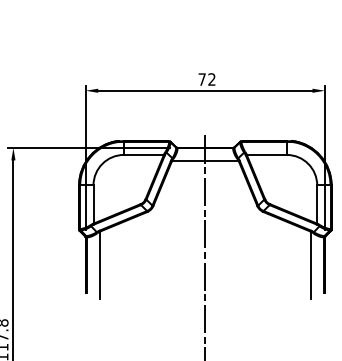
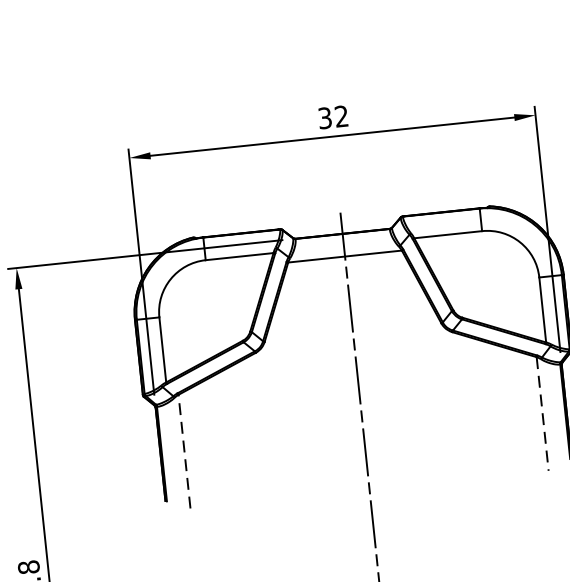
text: (201, 79) -> (323, 118), 72 -> 32
line: (99, 264) -> (183, 450), solid -> dashed
line: (310, 265) -> (542, 414), solid -> dashed

